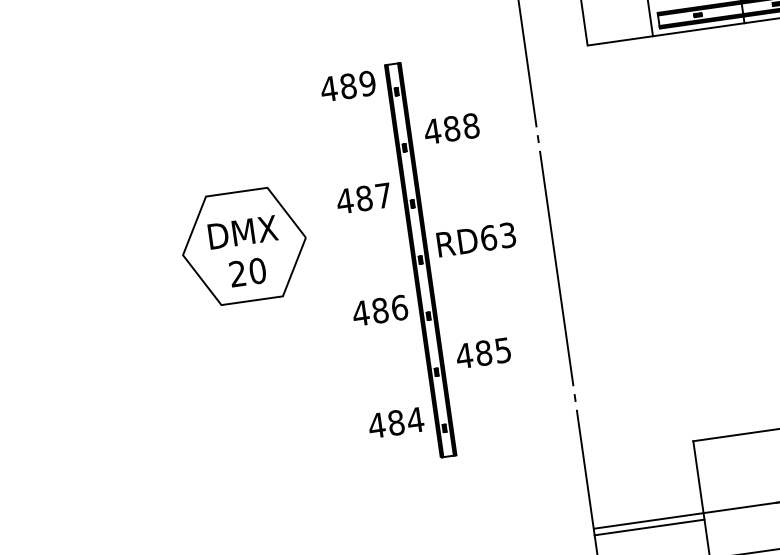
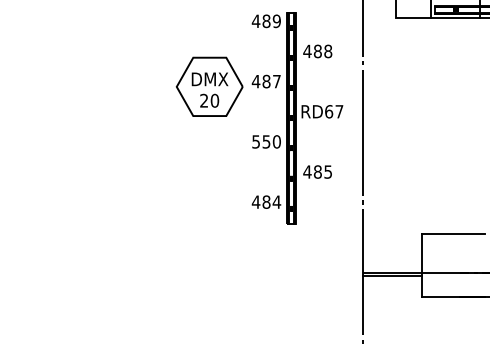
text: (508, 234) -> (339, 111), RD63 -> RD67
part: (243, 245) -> (209, 86), moved
text: (380, 309) -> (266, 141), 486 -> 550

